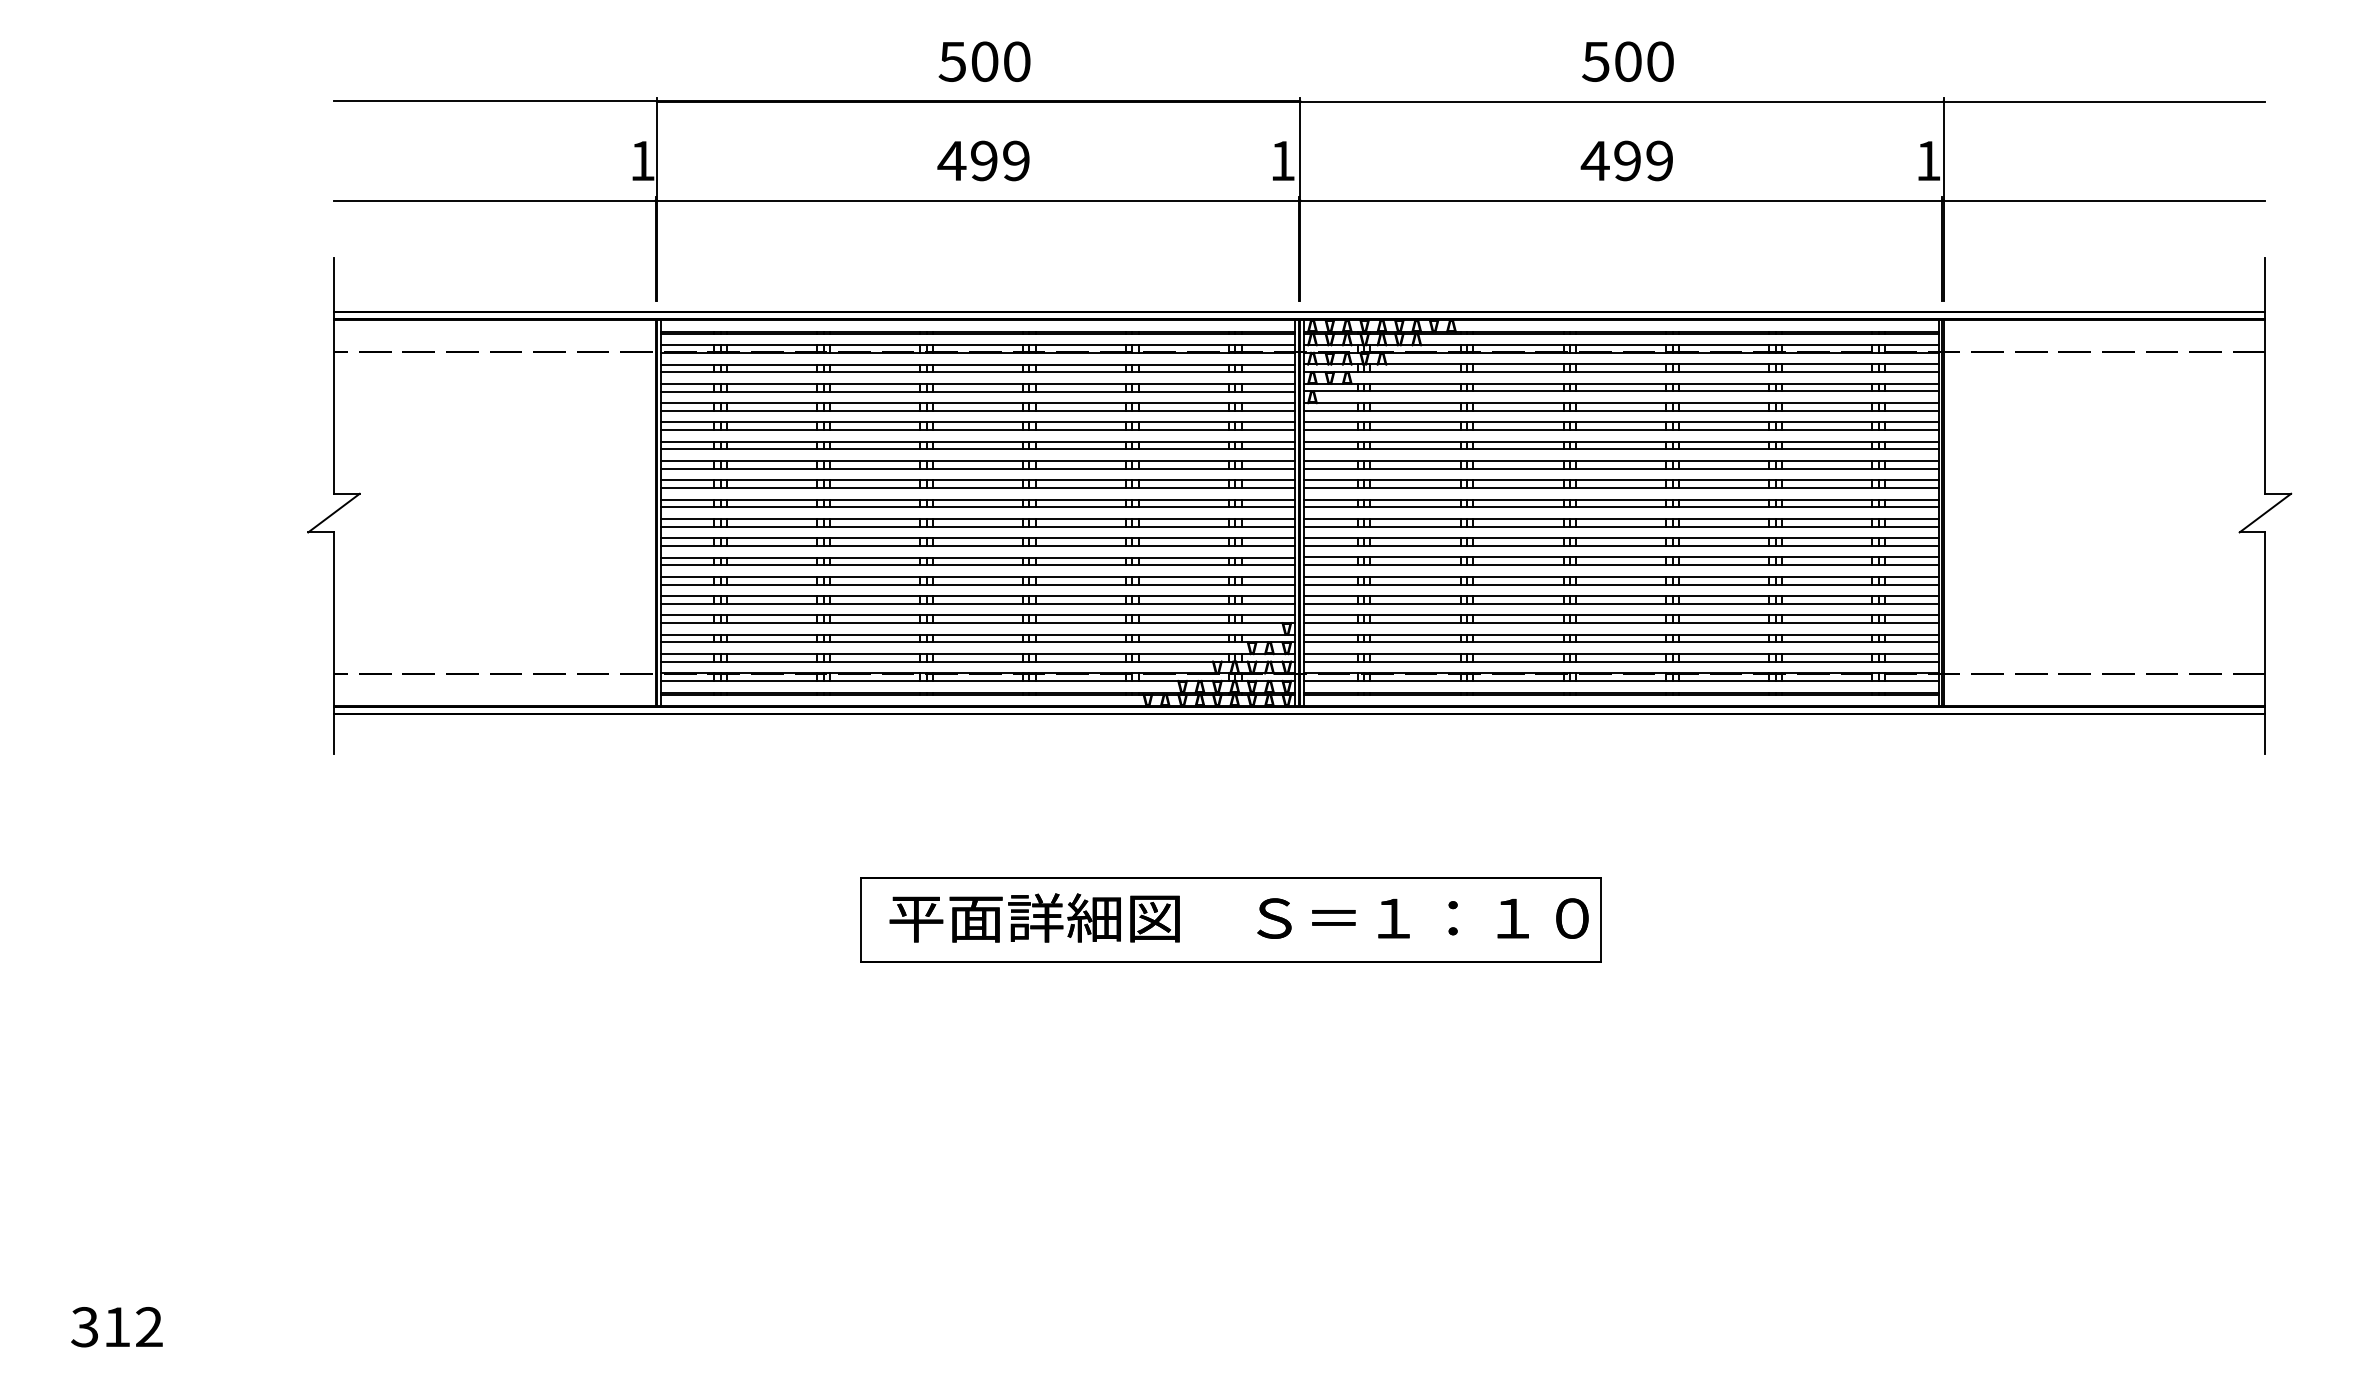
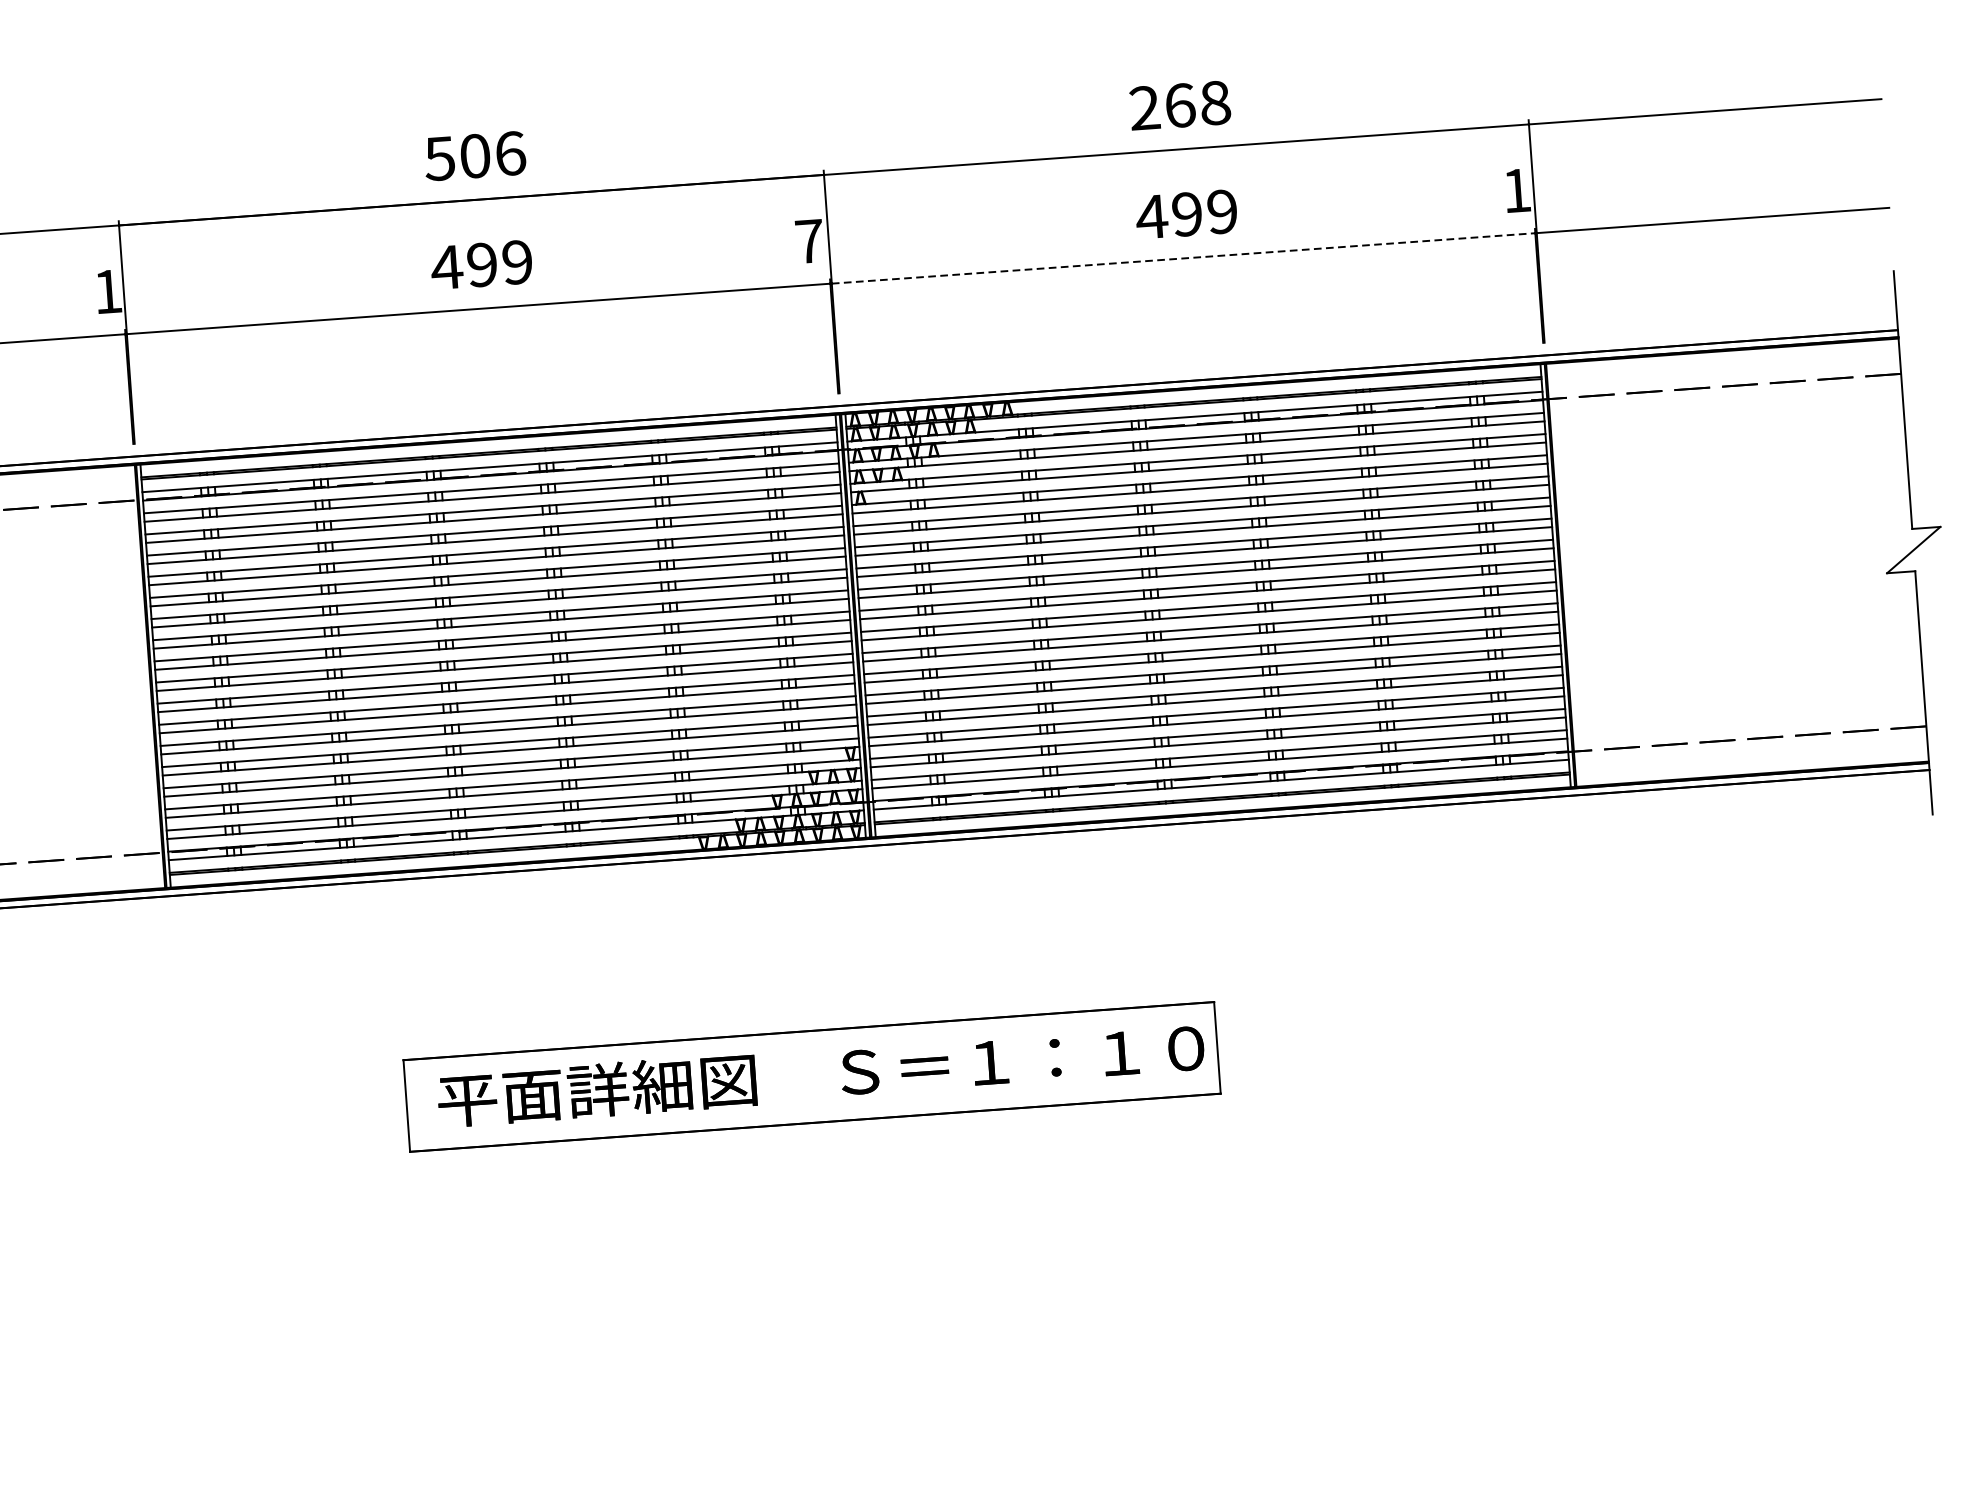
text: (1017, 61) -> (510, 153), 500 -> 506
text: (1627, 61) -> (1179, 105), 500 -> 268
text: (1282, 160) -> (809, 240), 1 -> 7
line: (1621, 200) -> (1183, 258), solid -> dashed

